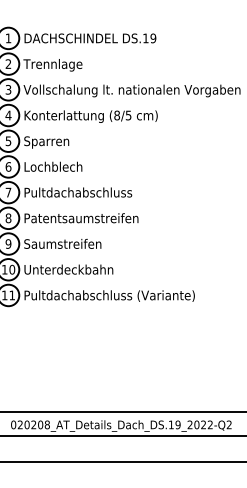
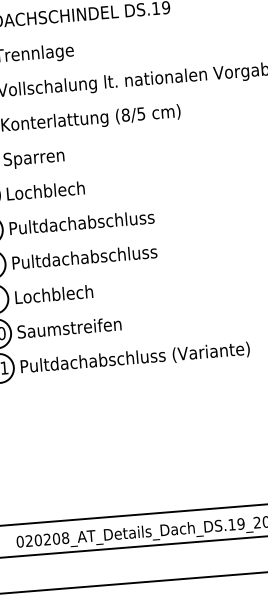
text: (84, 218) -> (93, 256), Patentsaumstreifen -> Pultdachabschluss
text: (62, 243) -> (66, 292), Saumstreifen -> Lochblech
text: (68, 269) -> (77, 327), Unterdeckbahn -> Saumstreifen

